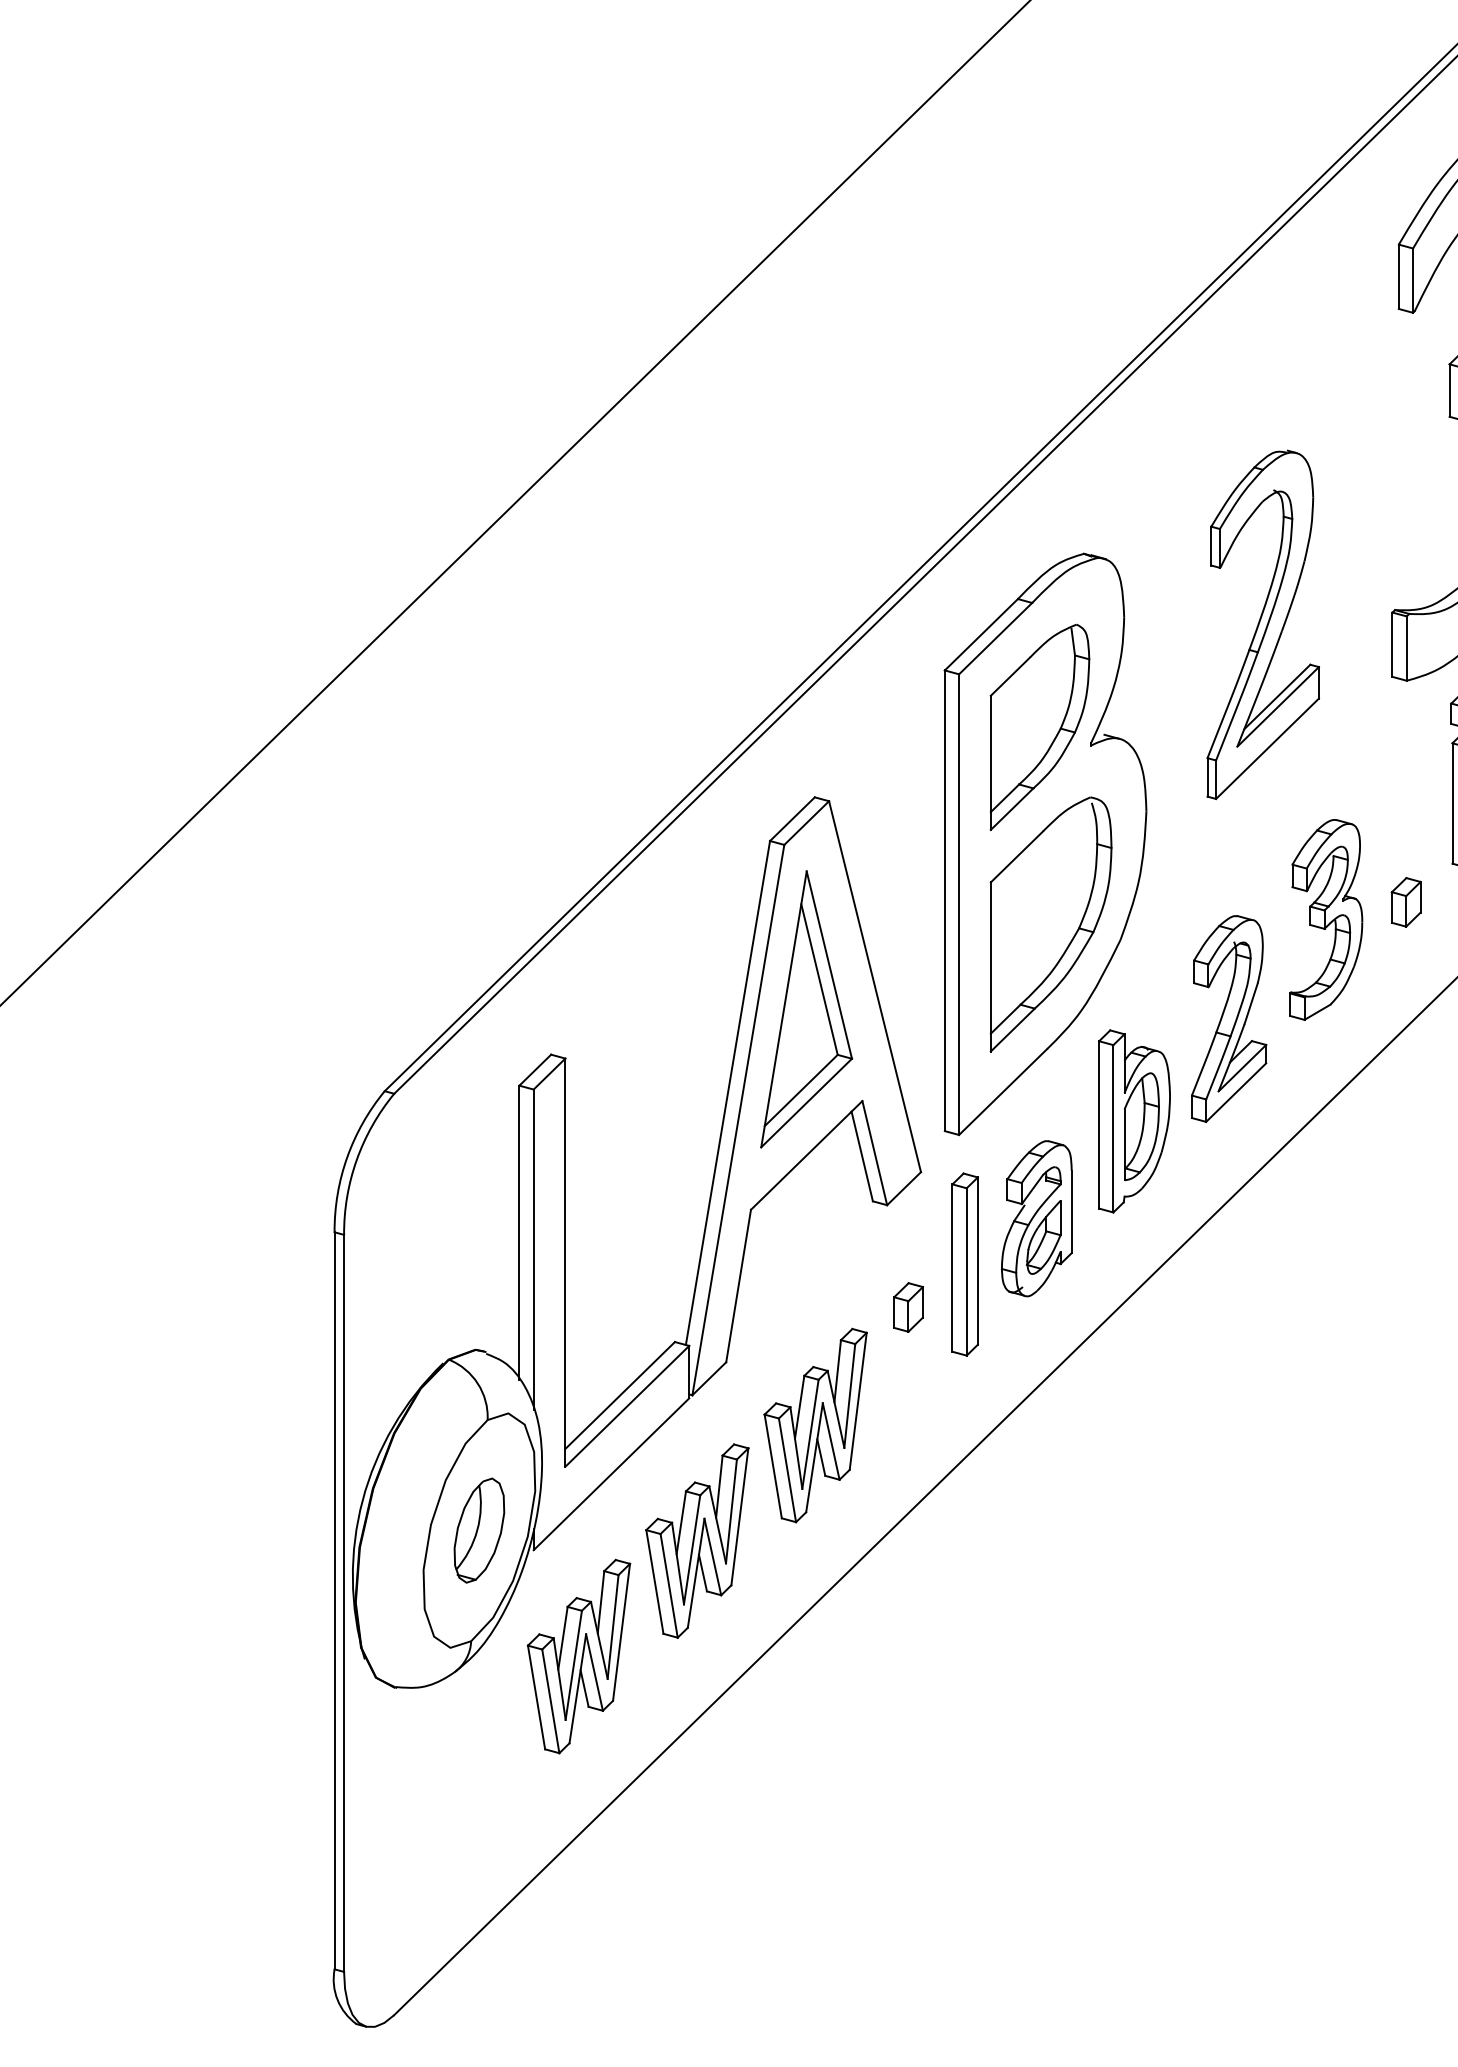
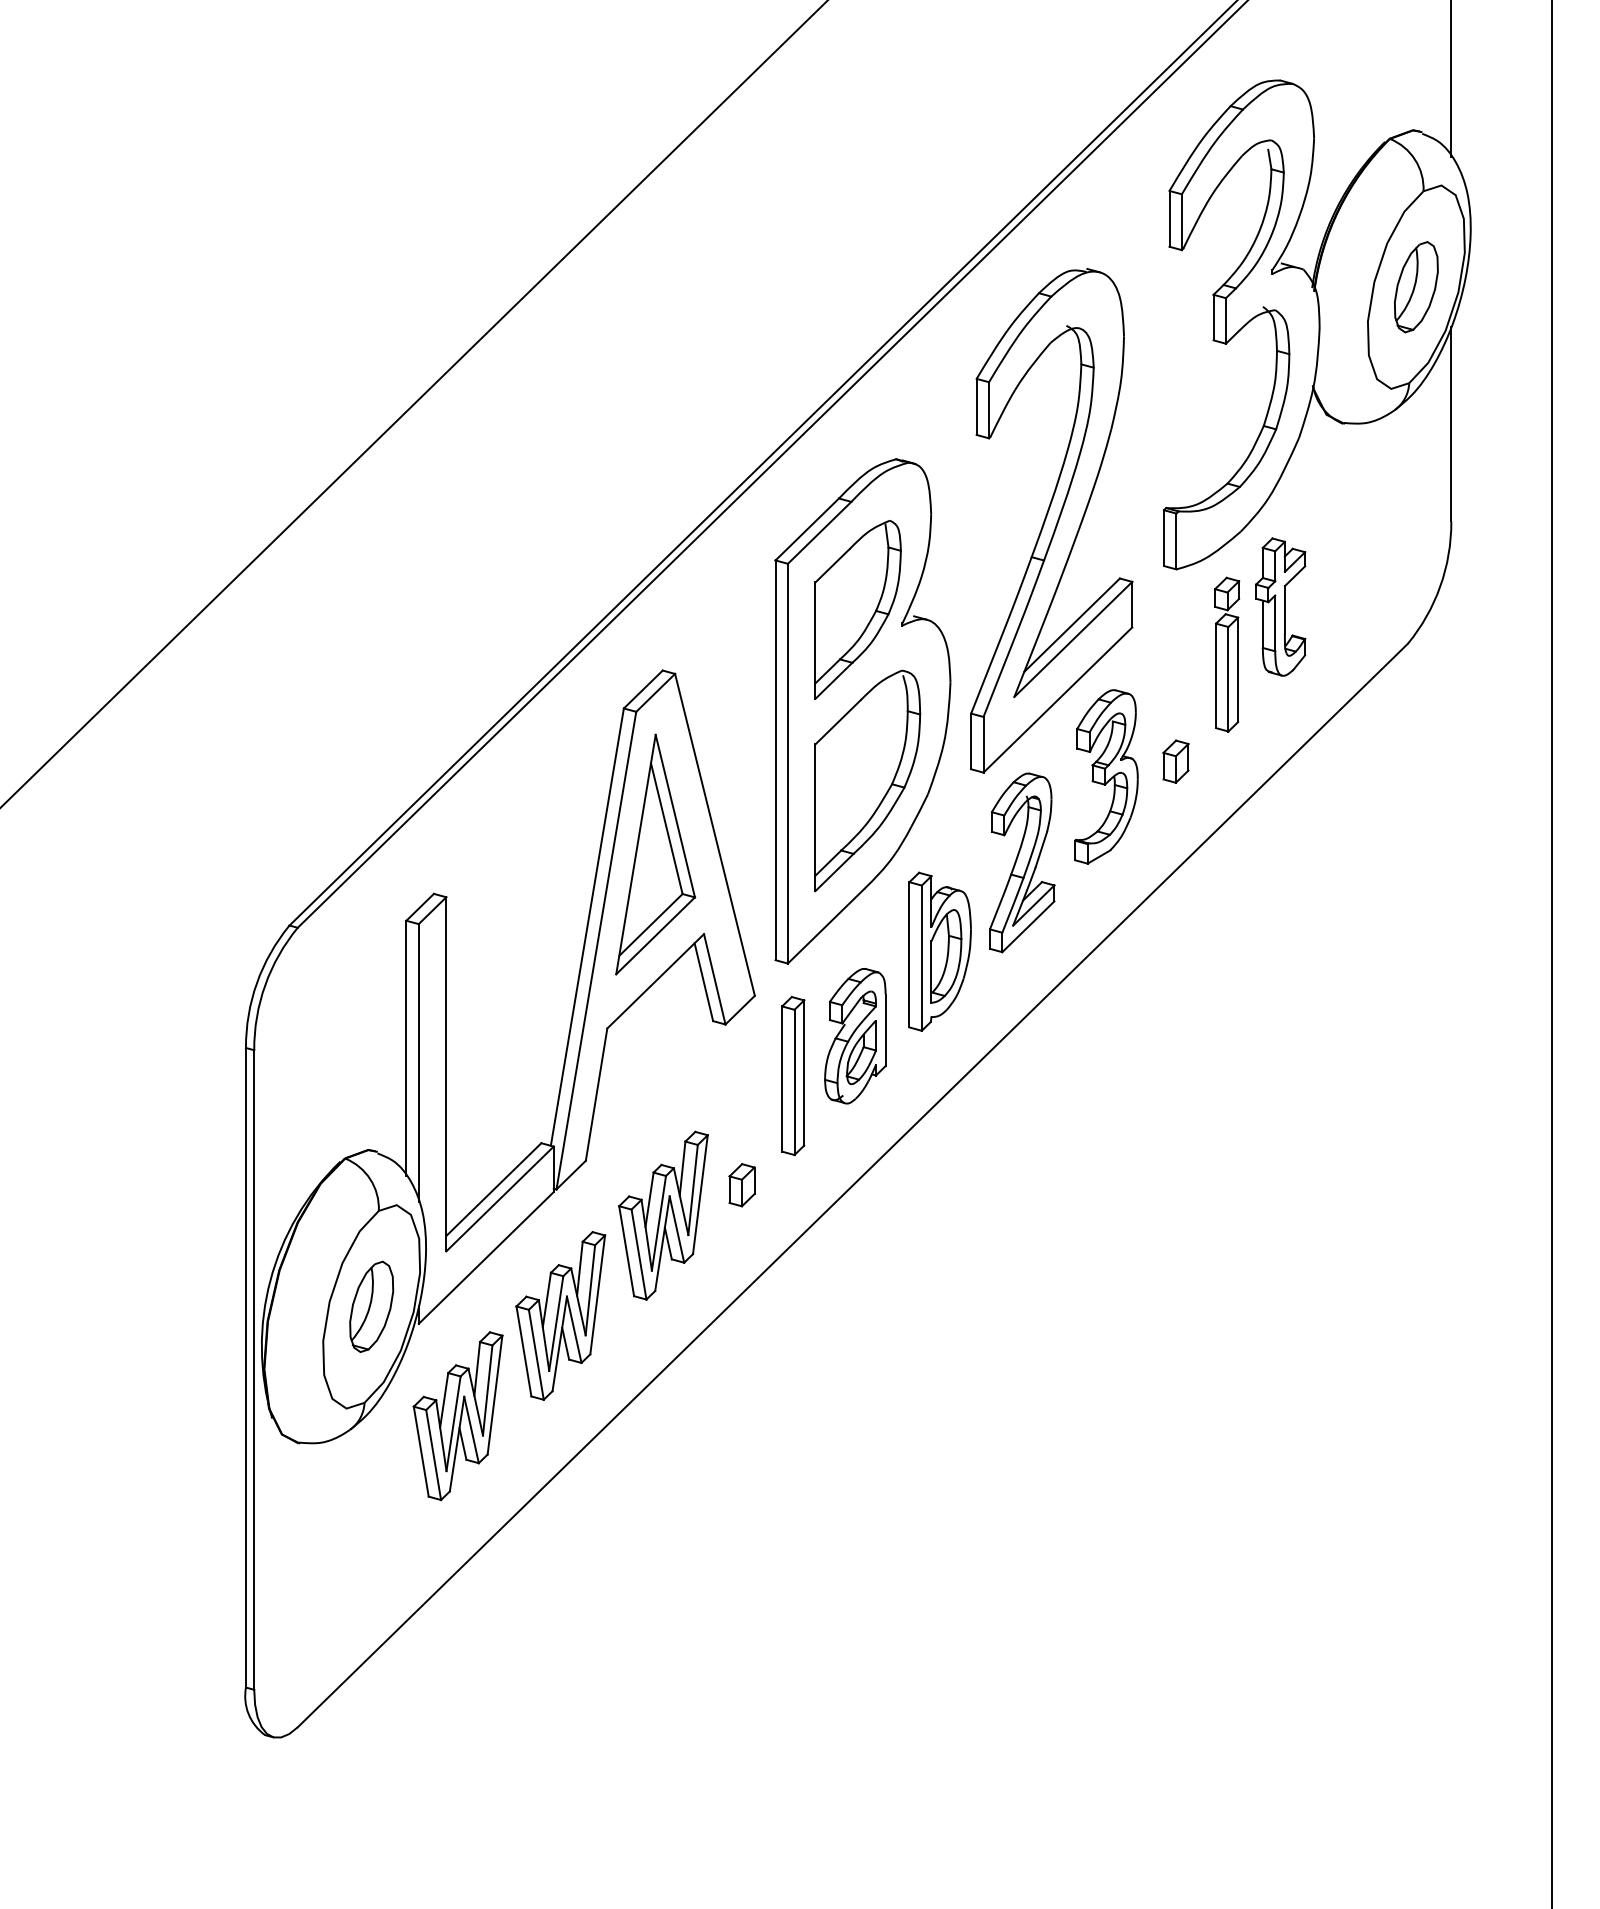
part: (1262, 624) -> (1051, 520), size x1.67
part: (907, 1307) -> (741, 1185), moved

